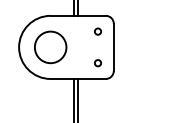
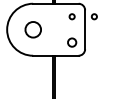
circle: (124, 31) -> (93, 16), added
circle: (50, 47) -> (33, 29), size x0.6
circle: (97, 63) -> (71, 43), size x1.6

